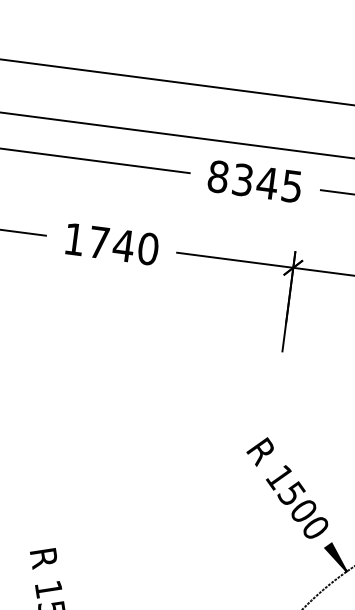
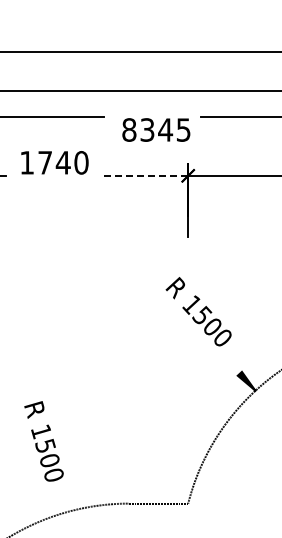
text: (255, 180) -> (156, 129), moved
text: (111, 243) -> (54, 162), moved
line: (235, 259) -> (145, 175), solid -> dashed
text: (287, 487) -> (198, 311), moved

